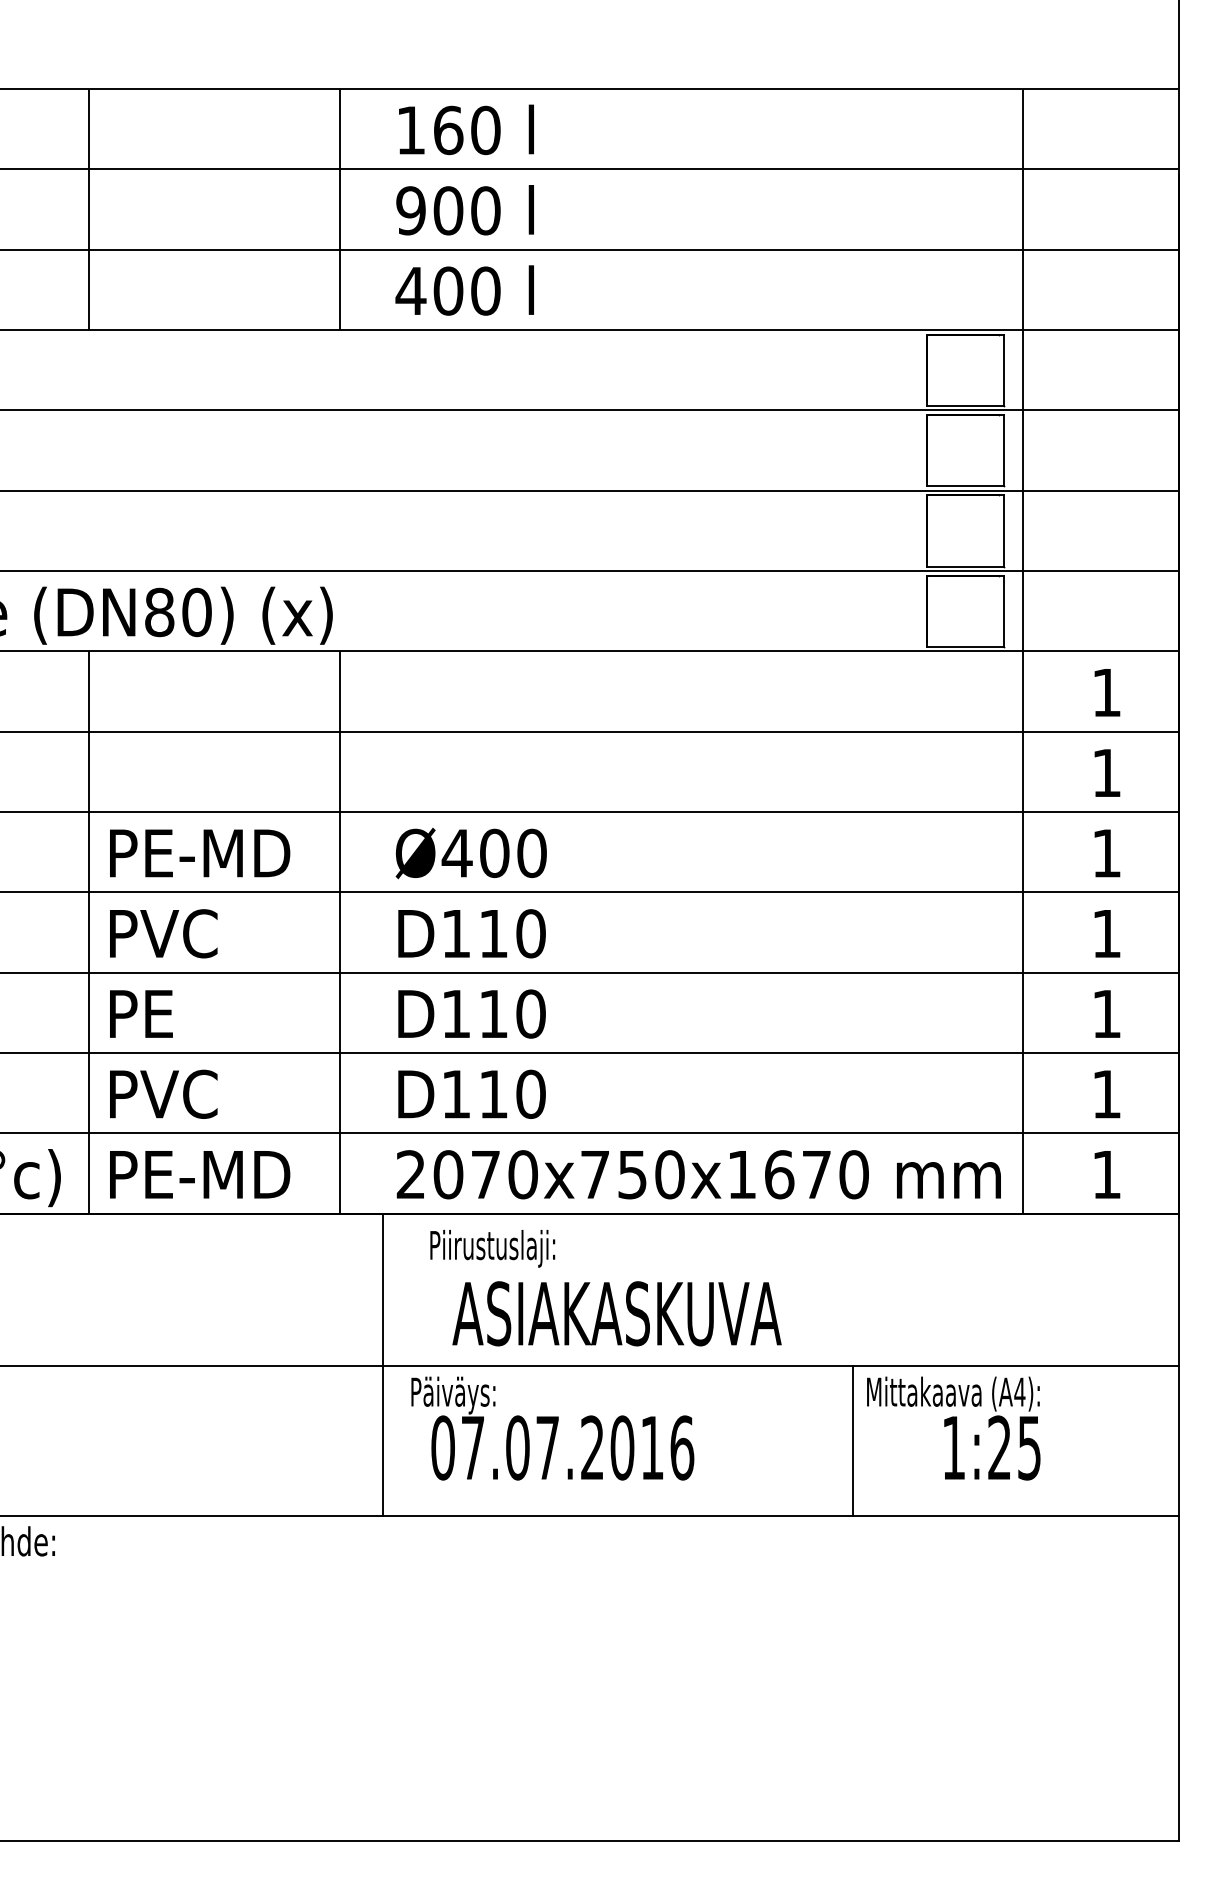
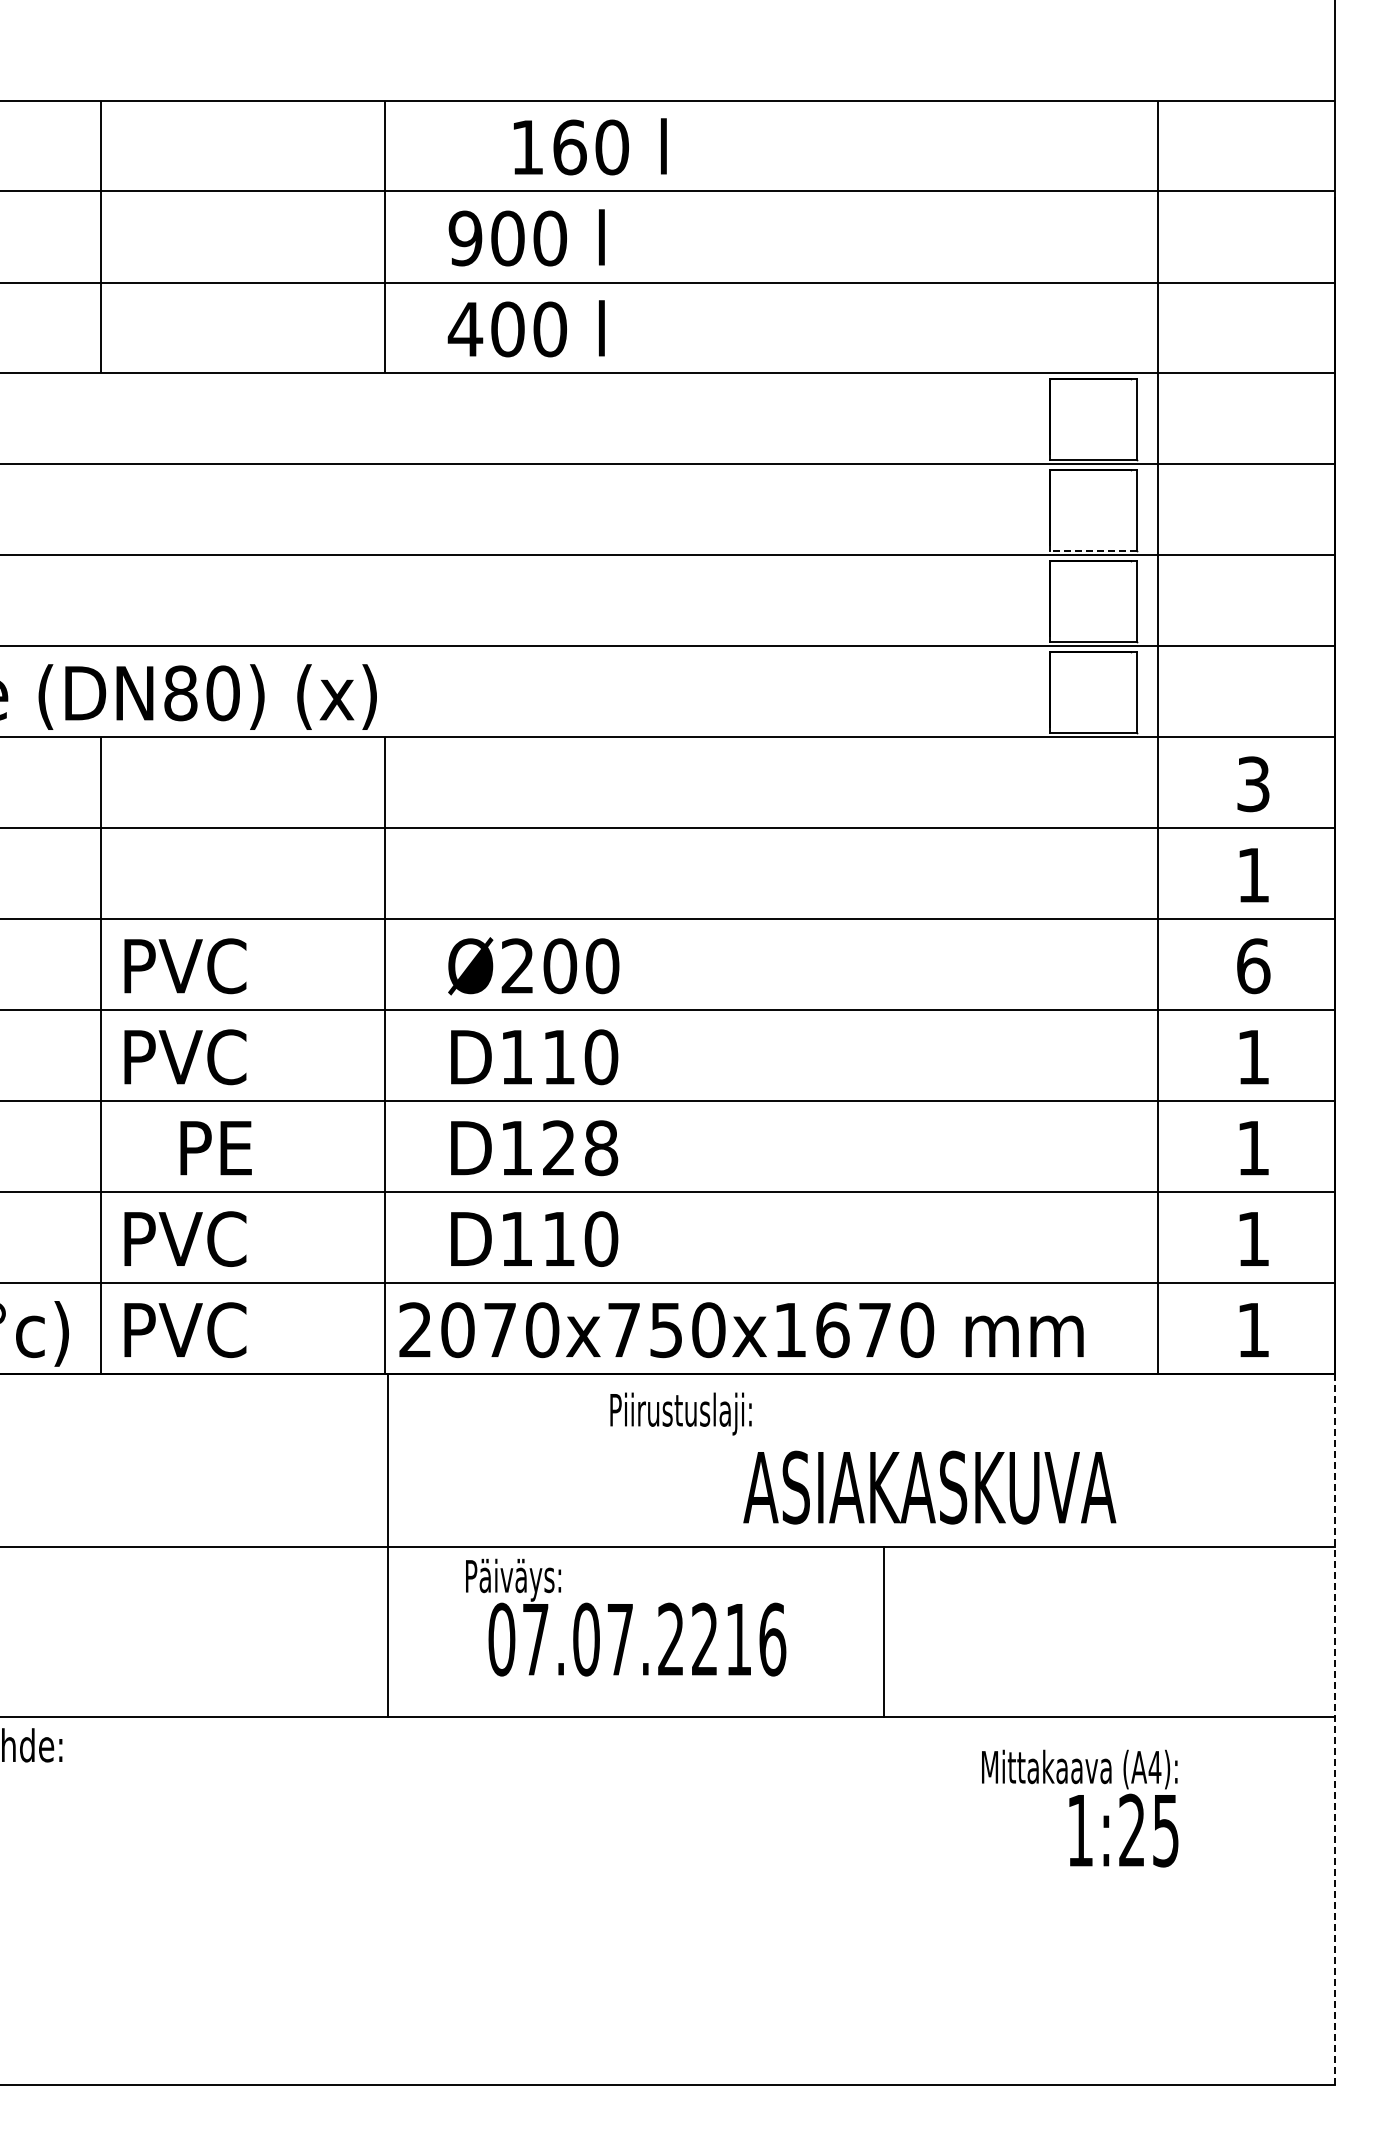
text: (465, 129) -> (589, 146), moved
line: (964, 486) -> (1092, 550), solid -> dashed
text: (1106, 692) -> (1253, 784), 1 -> 3
text: (456, 852) -> (517, 965), Ø400 -> Ø200
text: (215, 853) -> (243, 966), PE-MD -> PVC
text: (1106, 853) -> (1253, 966), 1 -> 6
text: (512, 1013) -> (580, 1147), D110 -> D128
text: (140, 1014) -> (215, 1148), moved
text: (215, 1175) -> (243, 1330), PE-MD -> PVC
text: (698, 1175) -> (741, 1330), moved
text: (492, 1248) -> (680, 1413), moved
text: (616, 1313) -> (929, 1487), moved
line: (382, 1364) -> (387, 1545), moved
text: (954, 1428) -> (1080, 1808), moved
line: (852, 1440) -> (883, 1631), moved
text: (622, 1447) -> (704, 1639), 07.07.2016 -> 07.07.2216
line: (1178, 1526) -> (1334, 1728), solid -> dashed

